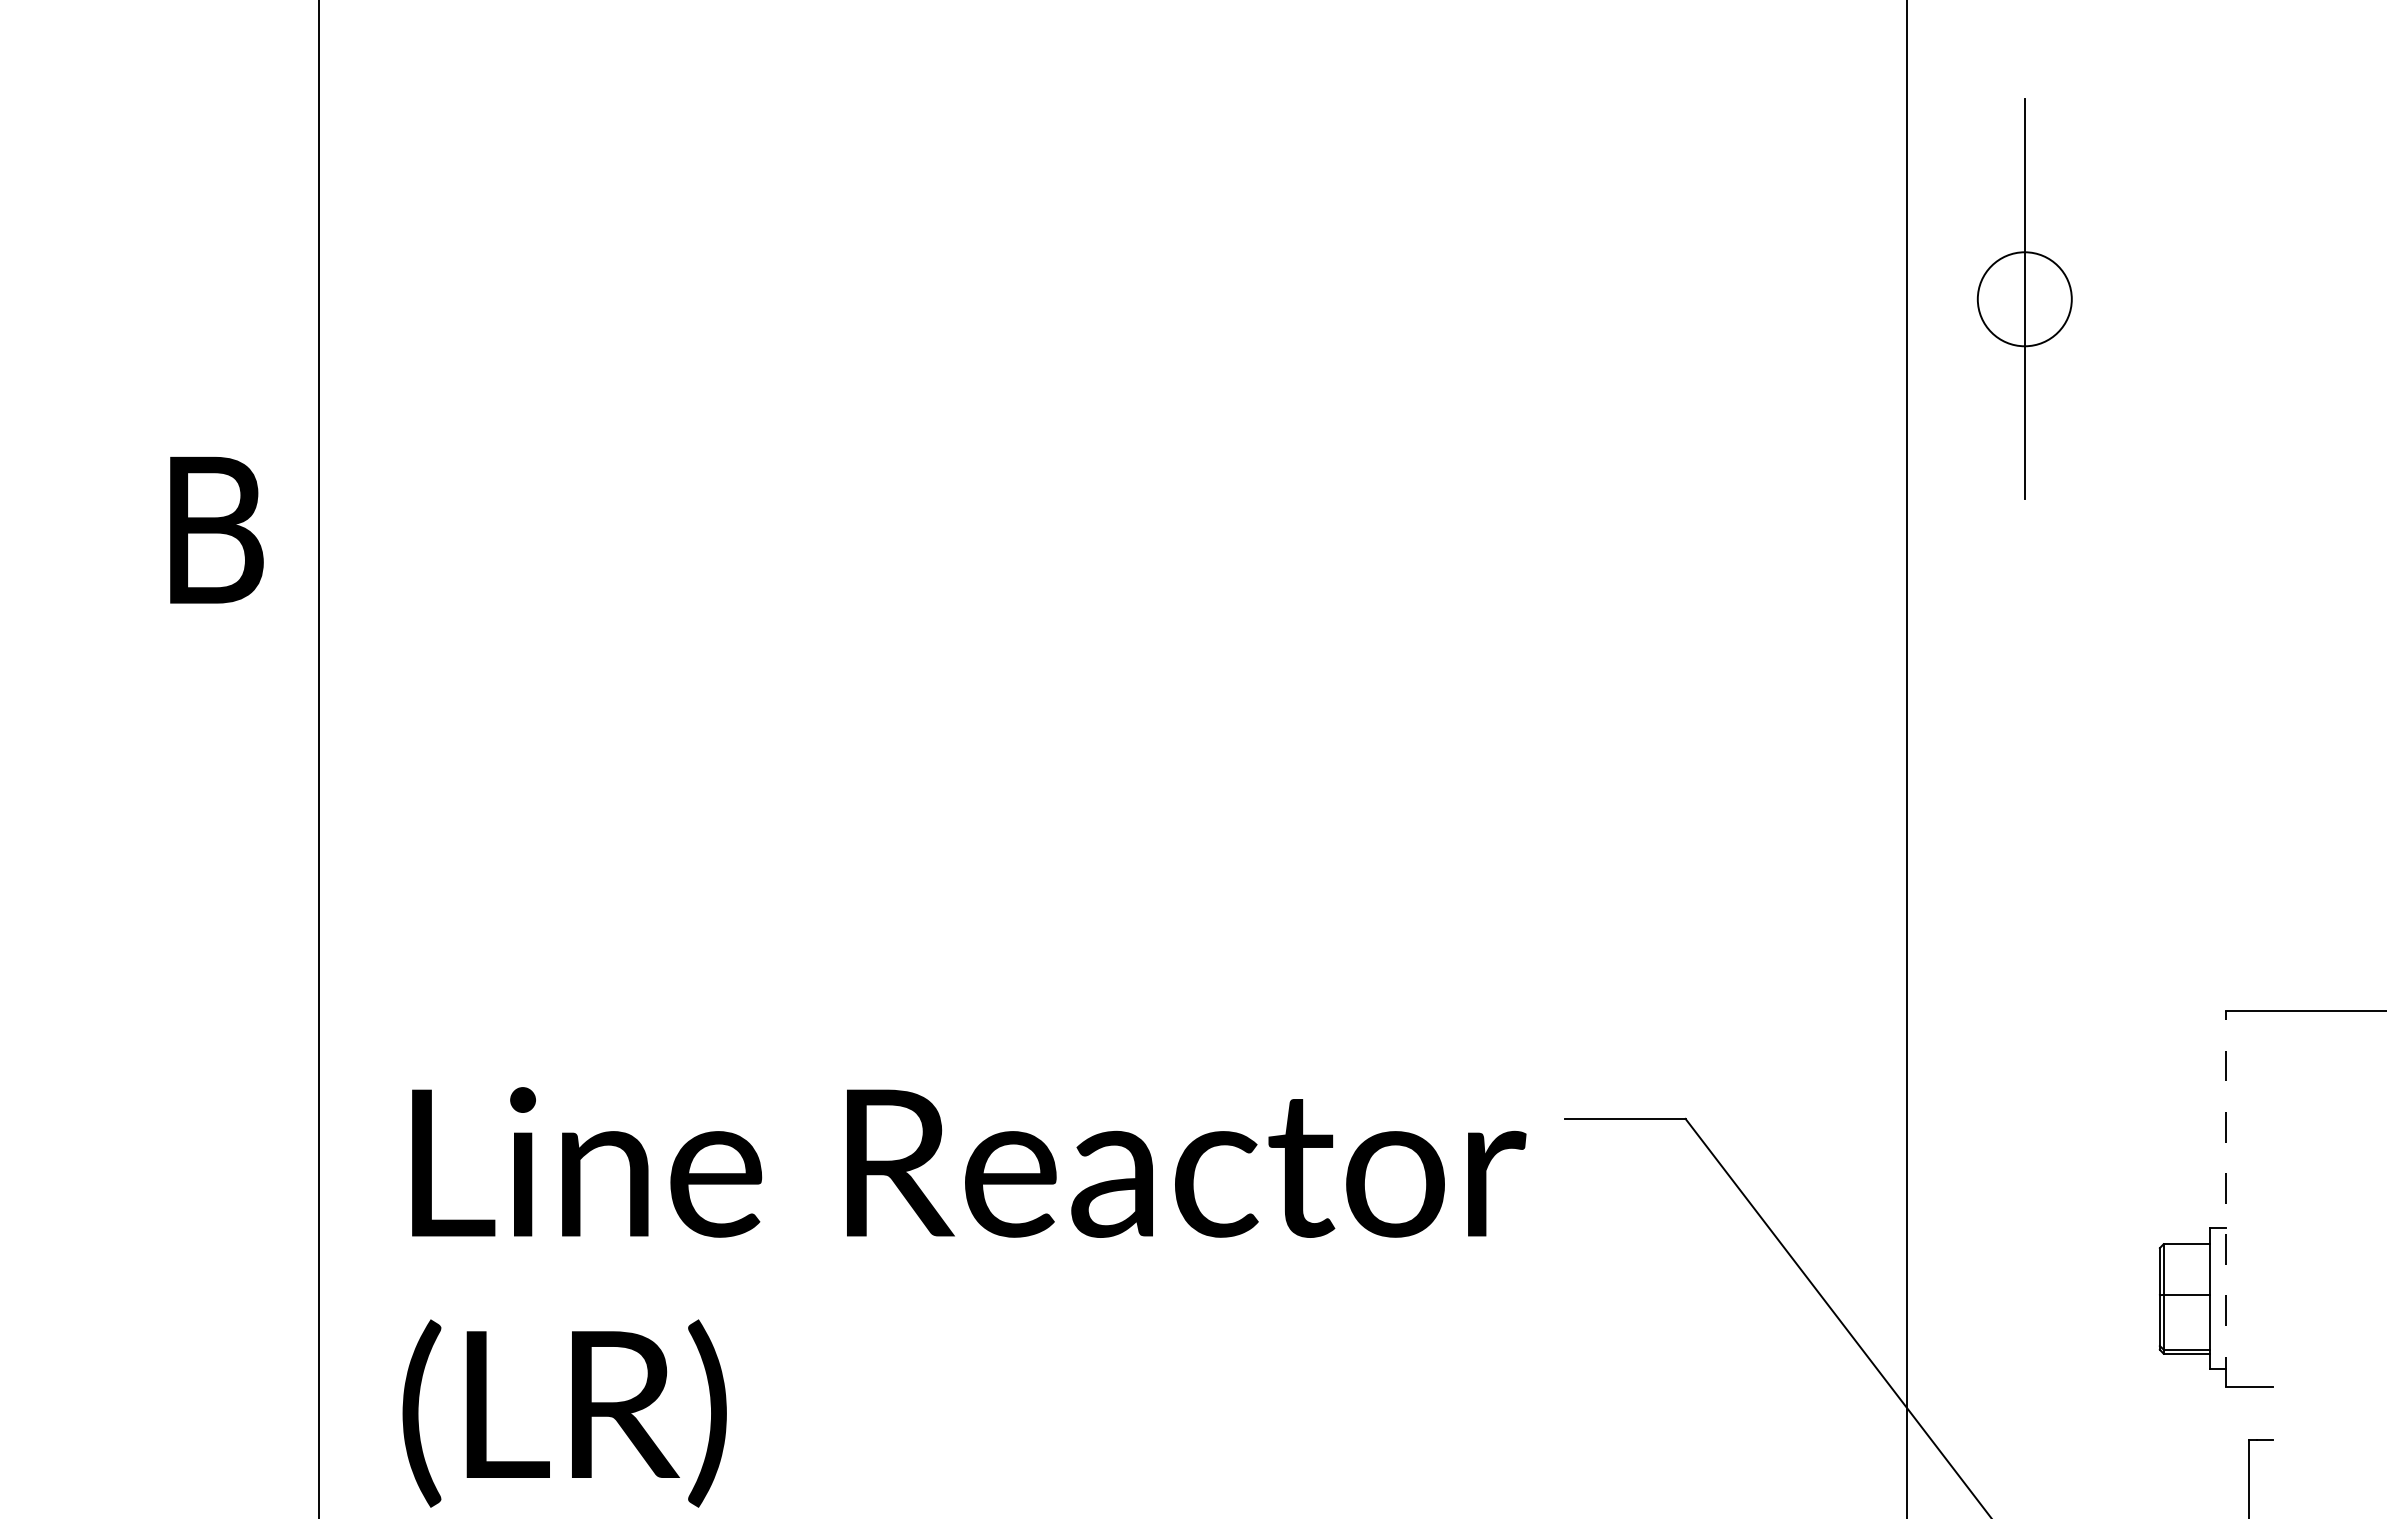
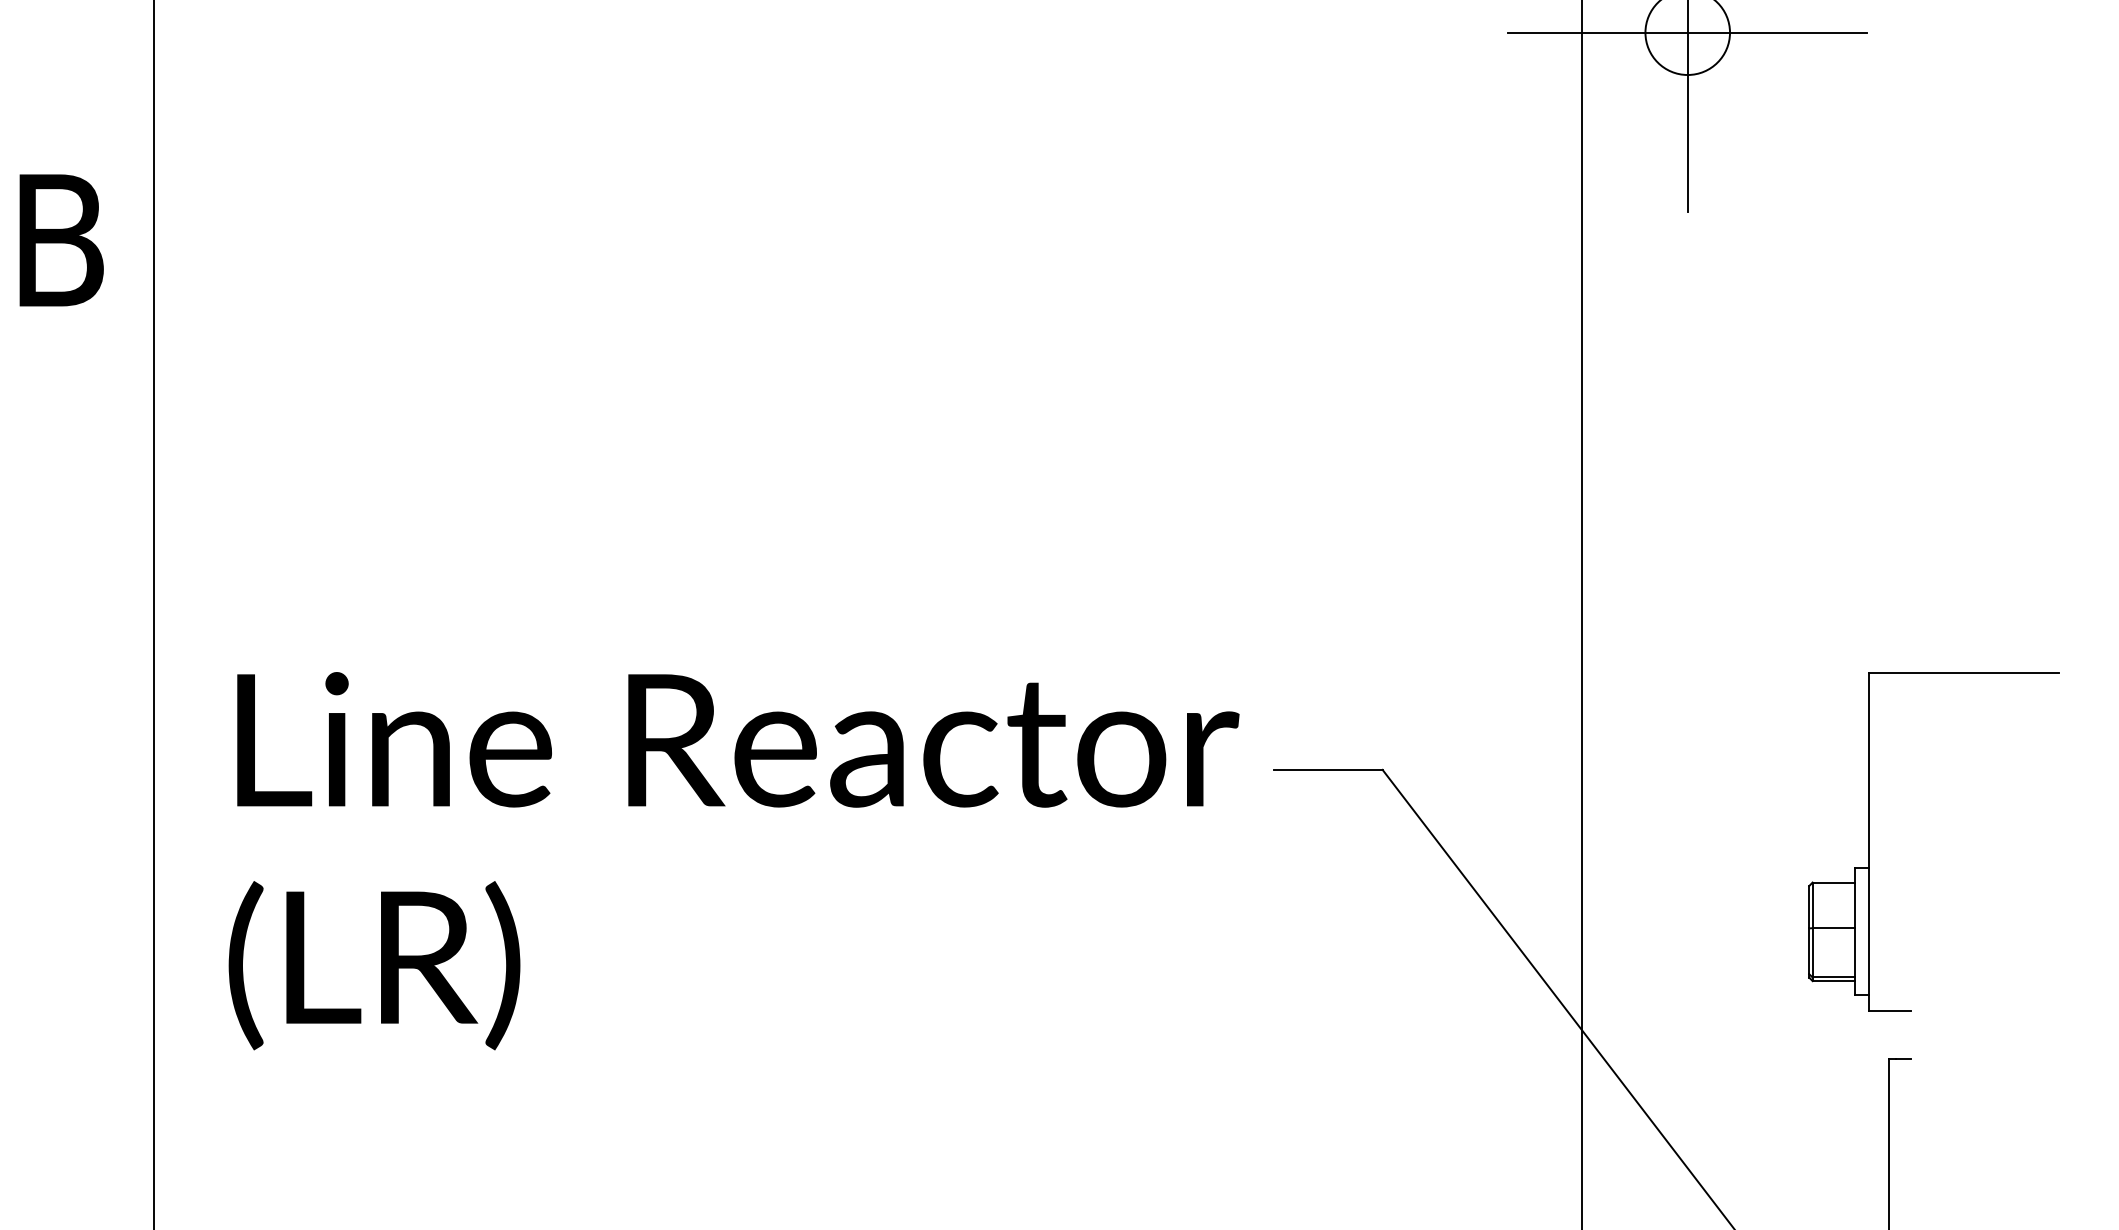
line: (2024, 299) -> (1687, 32), added
line: (2226, 1198) -> (1869, 841), dashed -> solid
text: (964, 1297) -> (734, 861), moved

